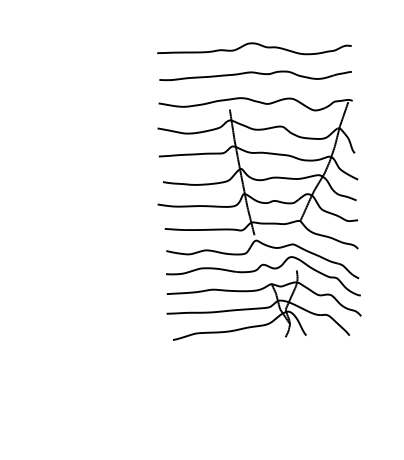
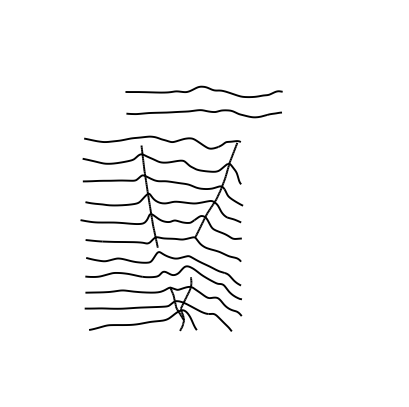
part: (258, 217) -> (161, 233), moved

